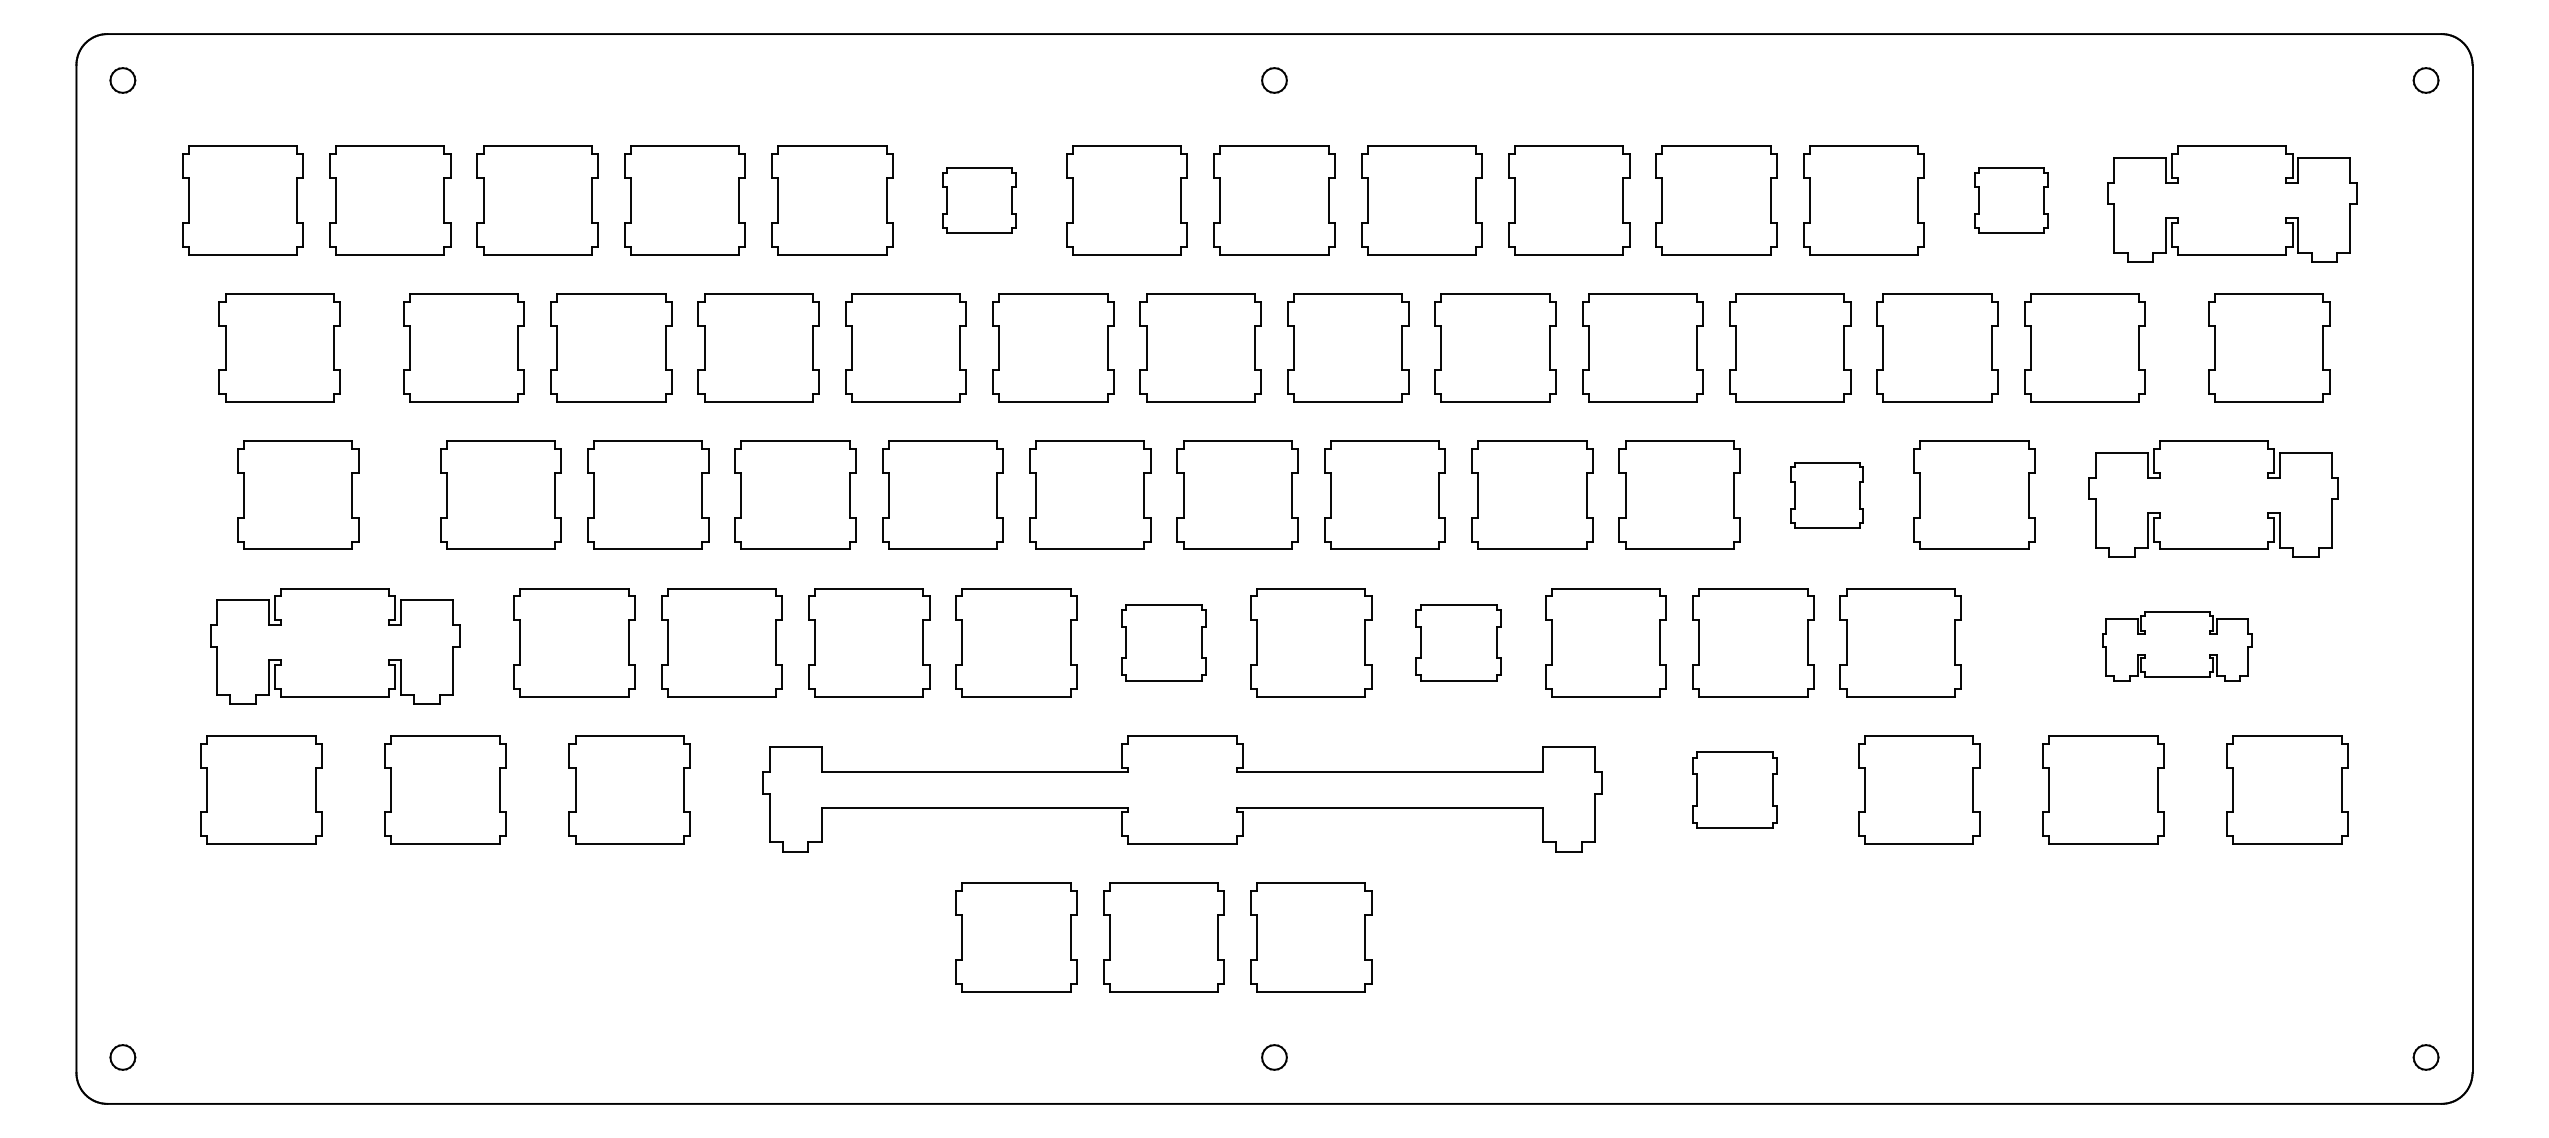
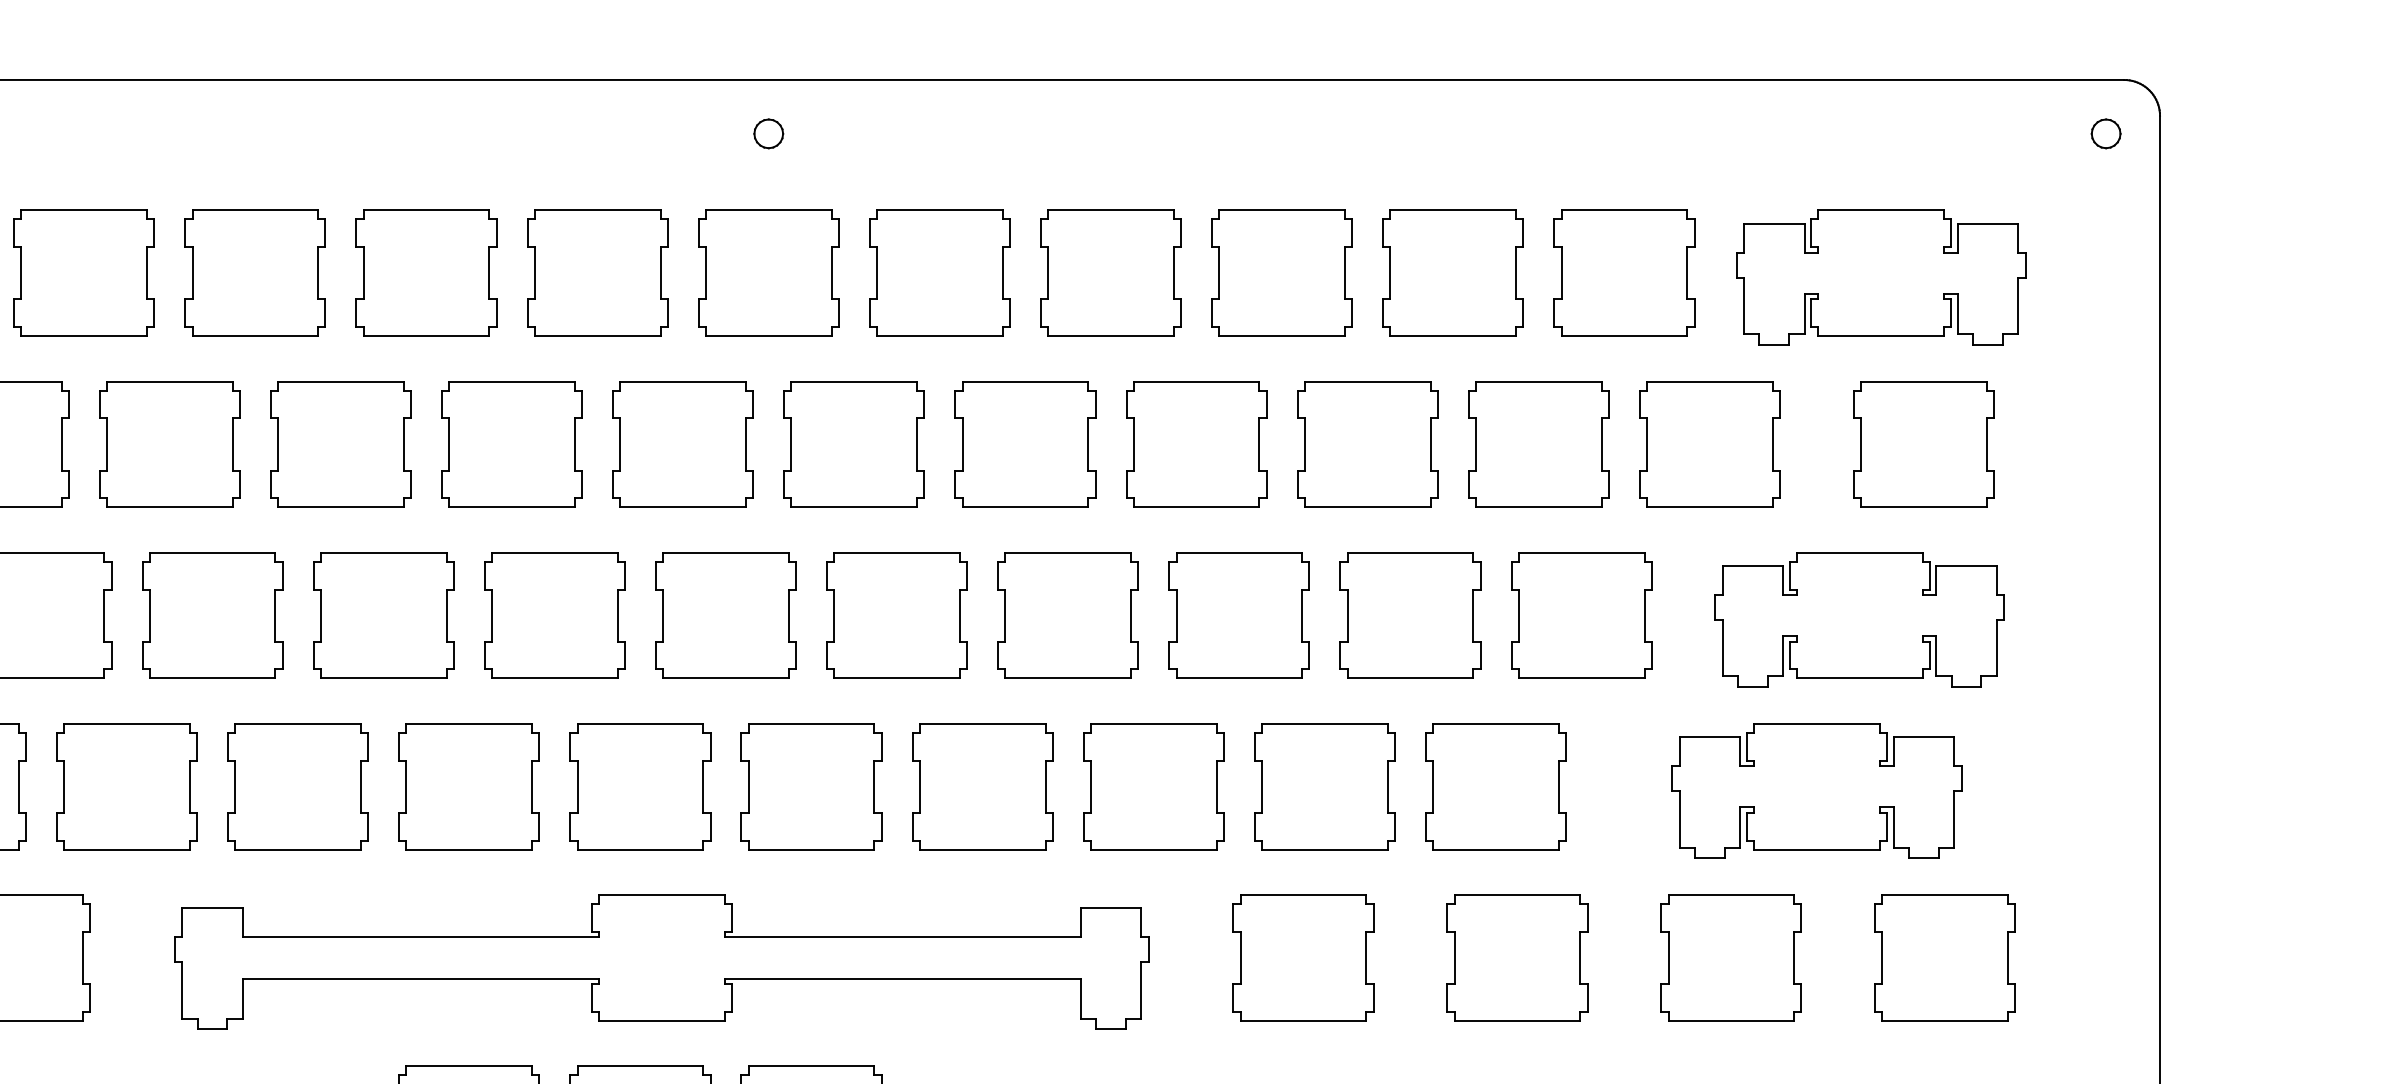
part: (979, 200) -> (426, 273), size x1.67
part: (2011, 200) -> (1624, 273), size x1.67
part: (1826, 494) -> (1409, 614), size x1.67
part: (1163, 642) -> (639, 786), size x1.43
part: (1458, 642) -> (982, 786), size x1.43
part: (2177, 646) -> (1817, 791), size x1.67
part: (1734, 789) -> (1302, 957), size x1.43

